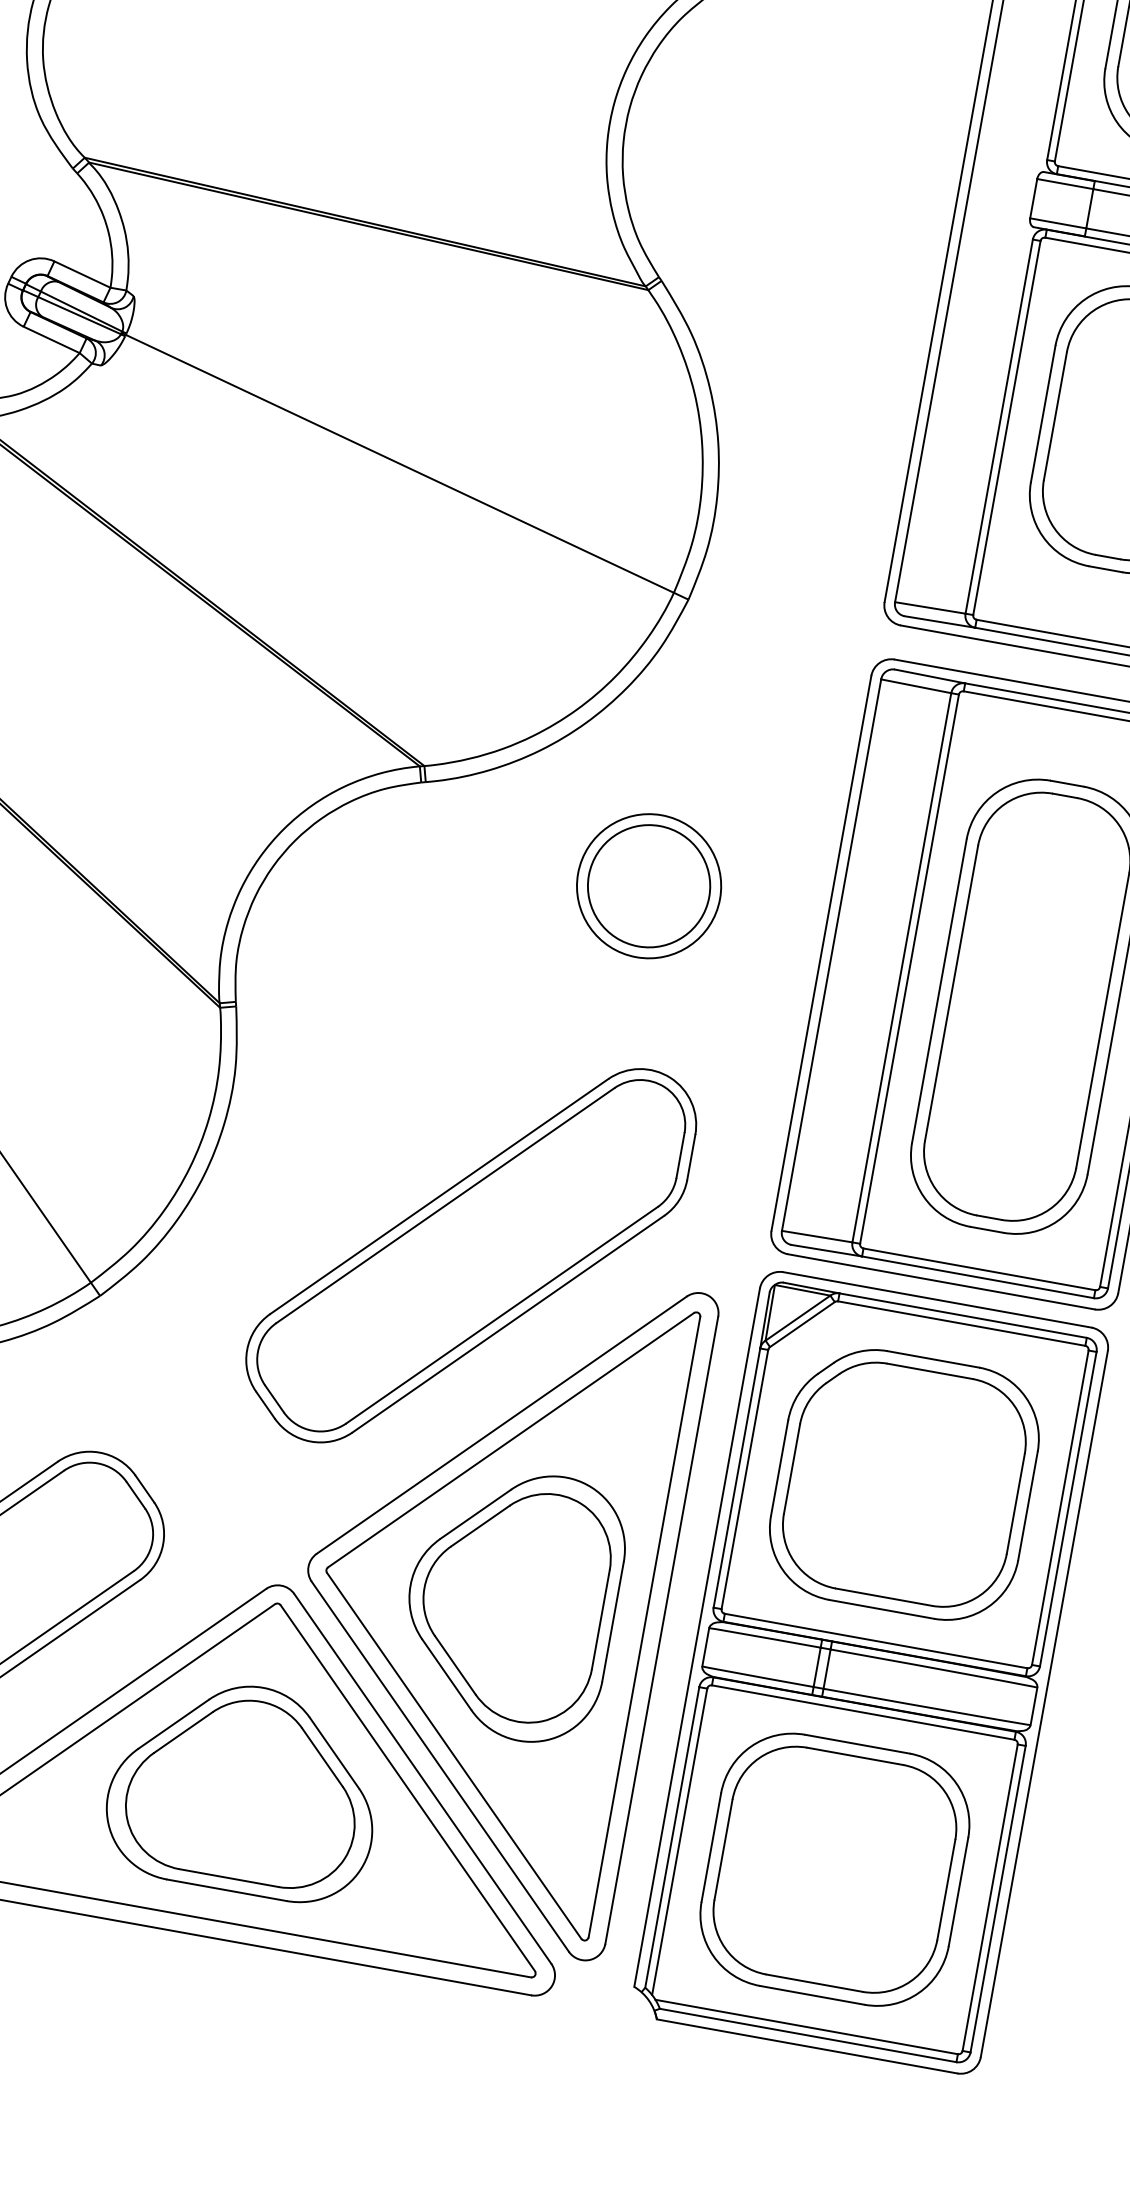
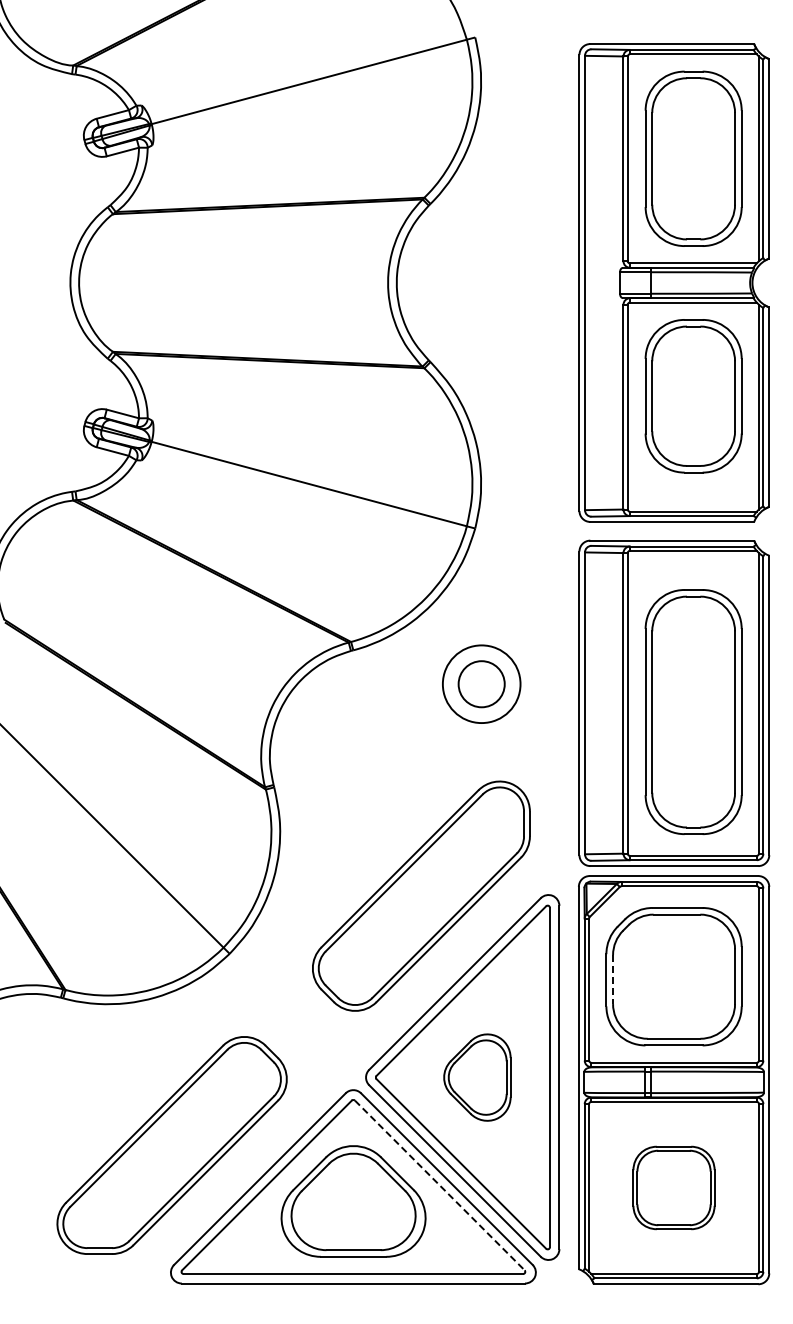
circle: (648, 886) -> (481, 684), size x0.7
line: (792, 1470) -> (613, 980), solid -> dashed
part: (512, 1603) -> (477, 1077), size x0.6
line: (409, 1788) -> (440, 1185), solid -> dashed
part: (834, 1868) -> (673, 1187), size x0.6

